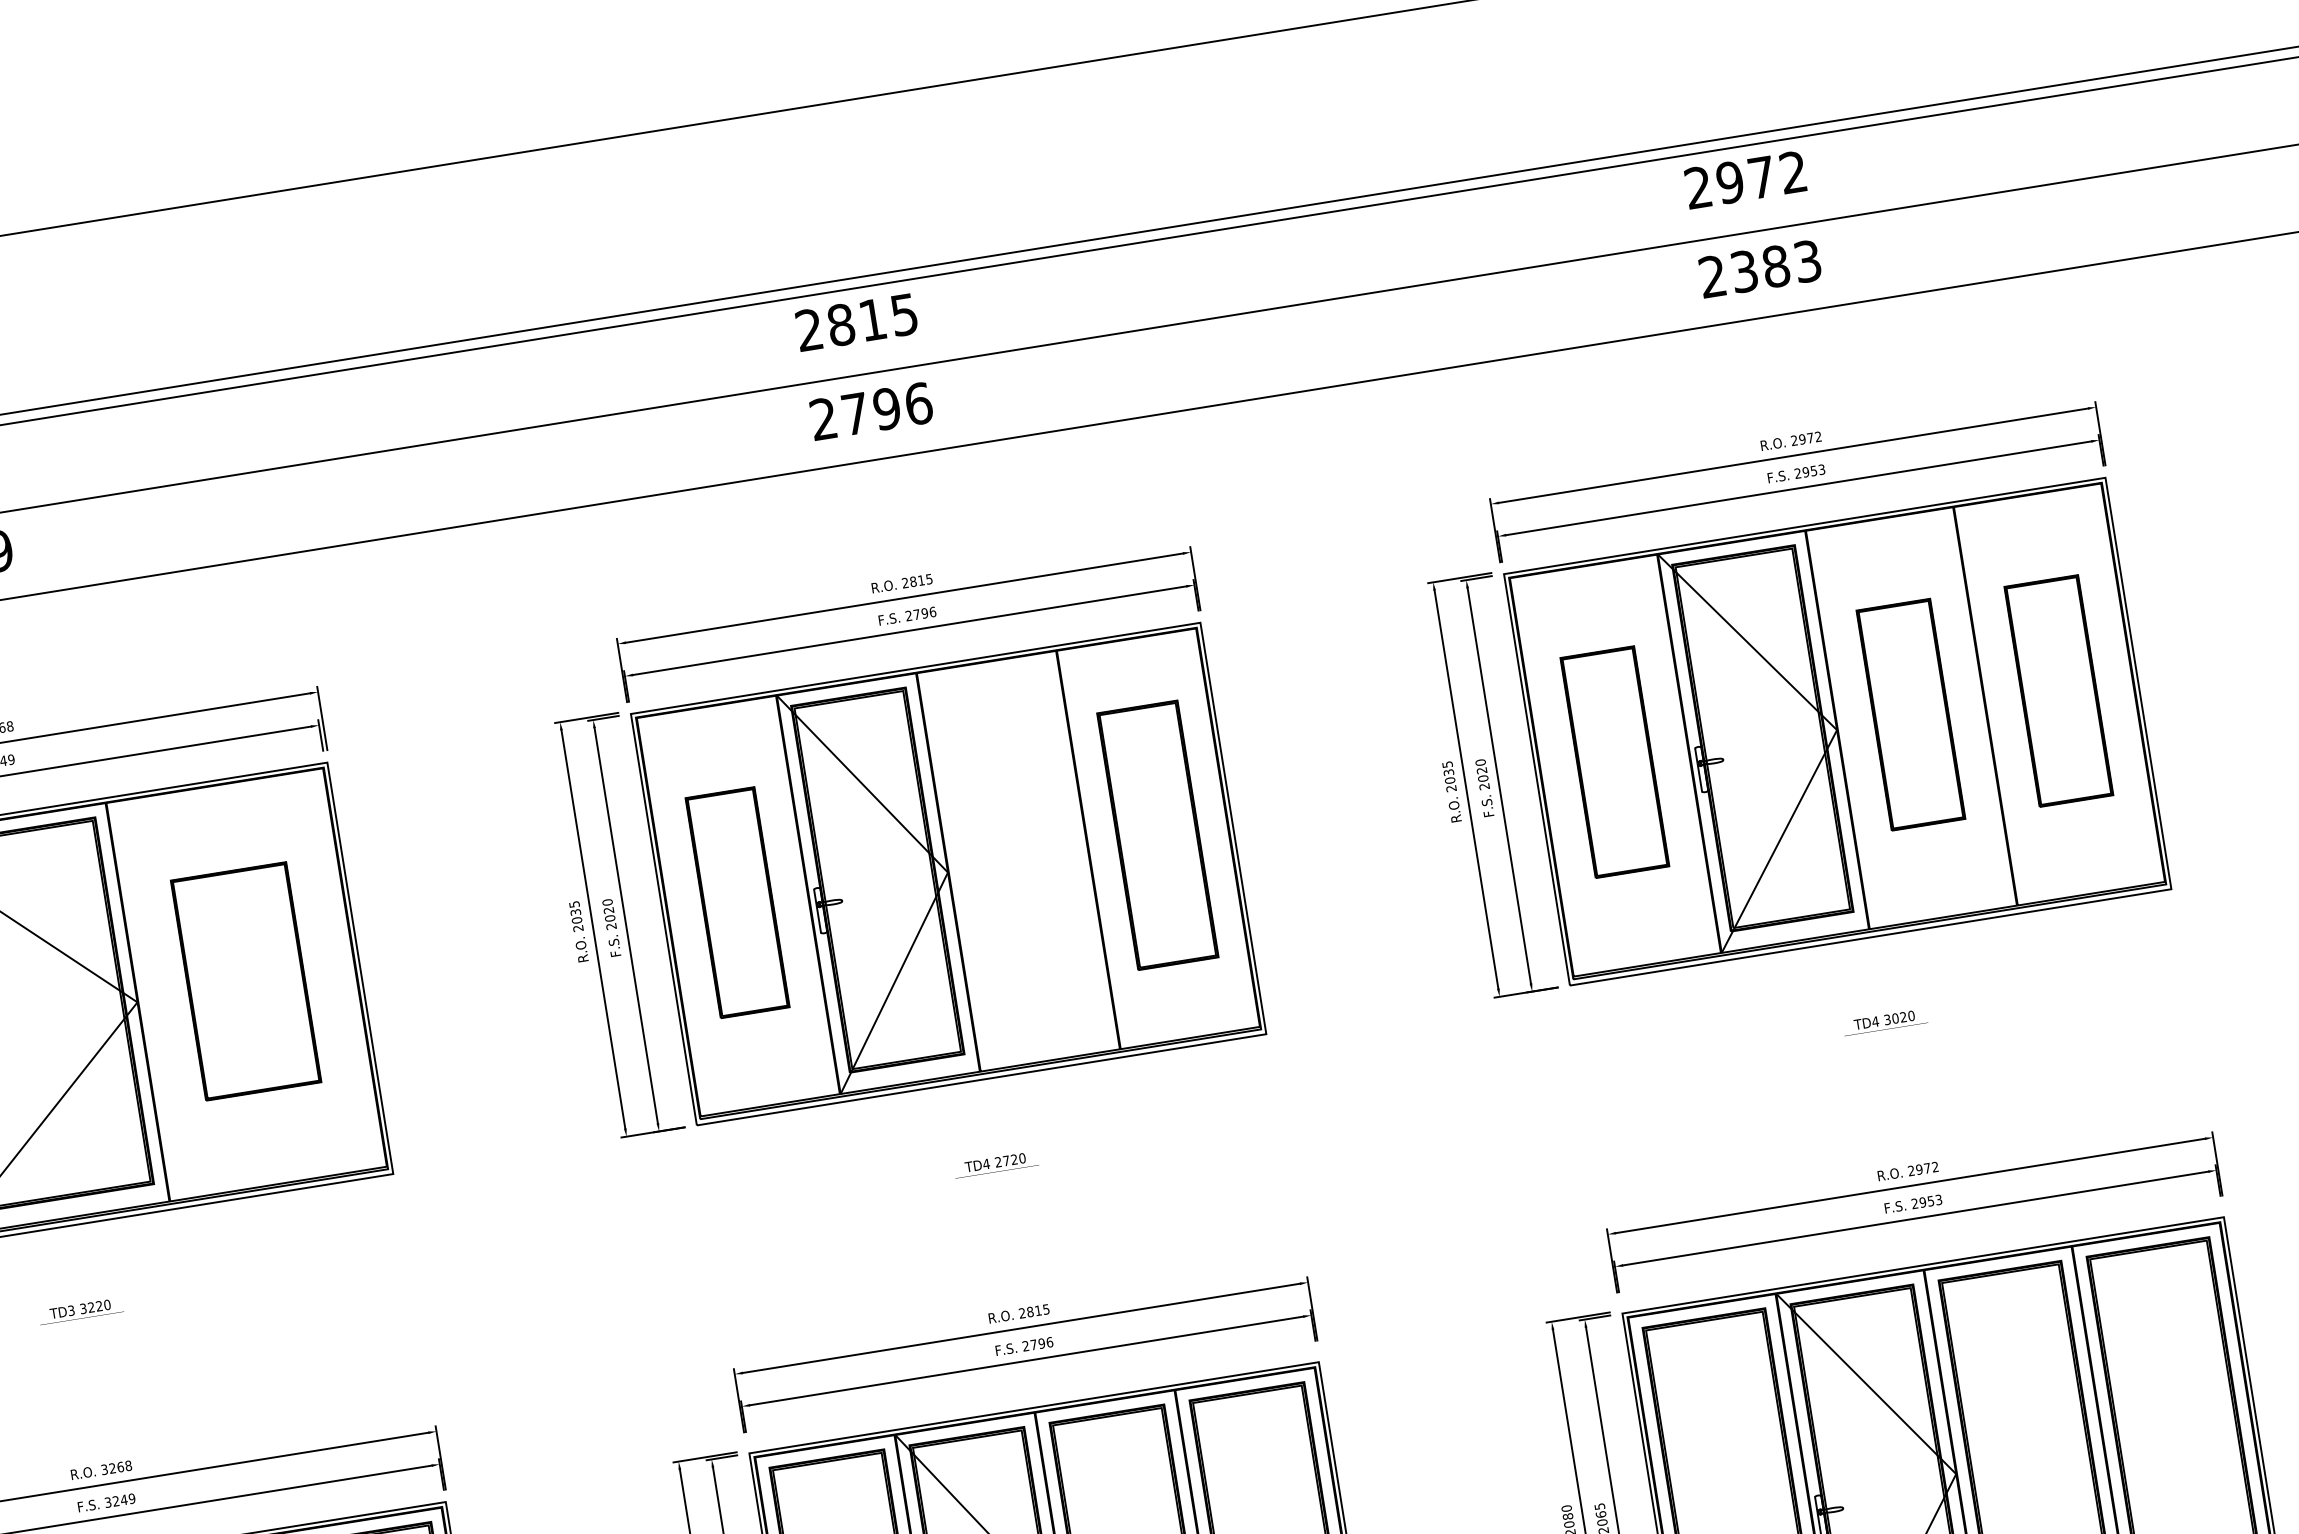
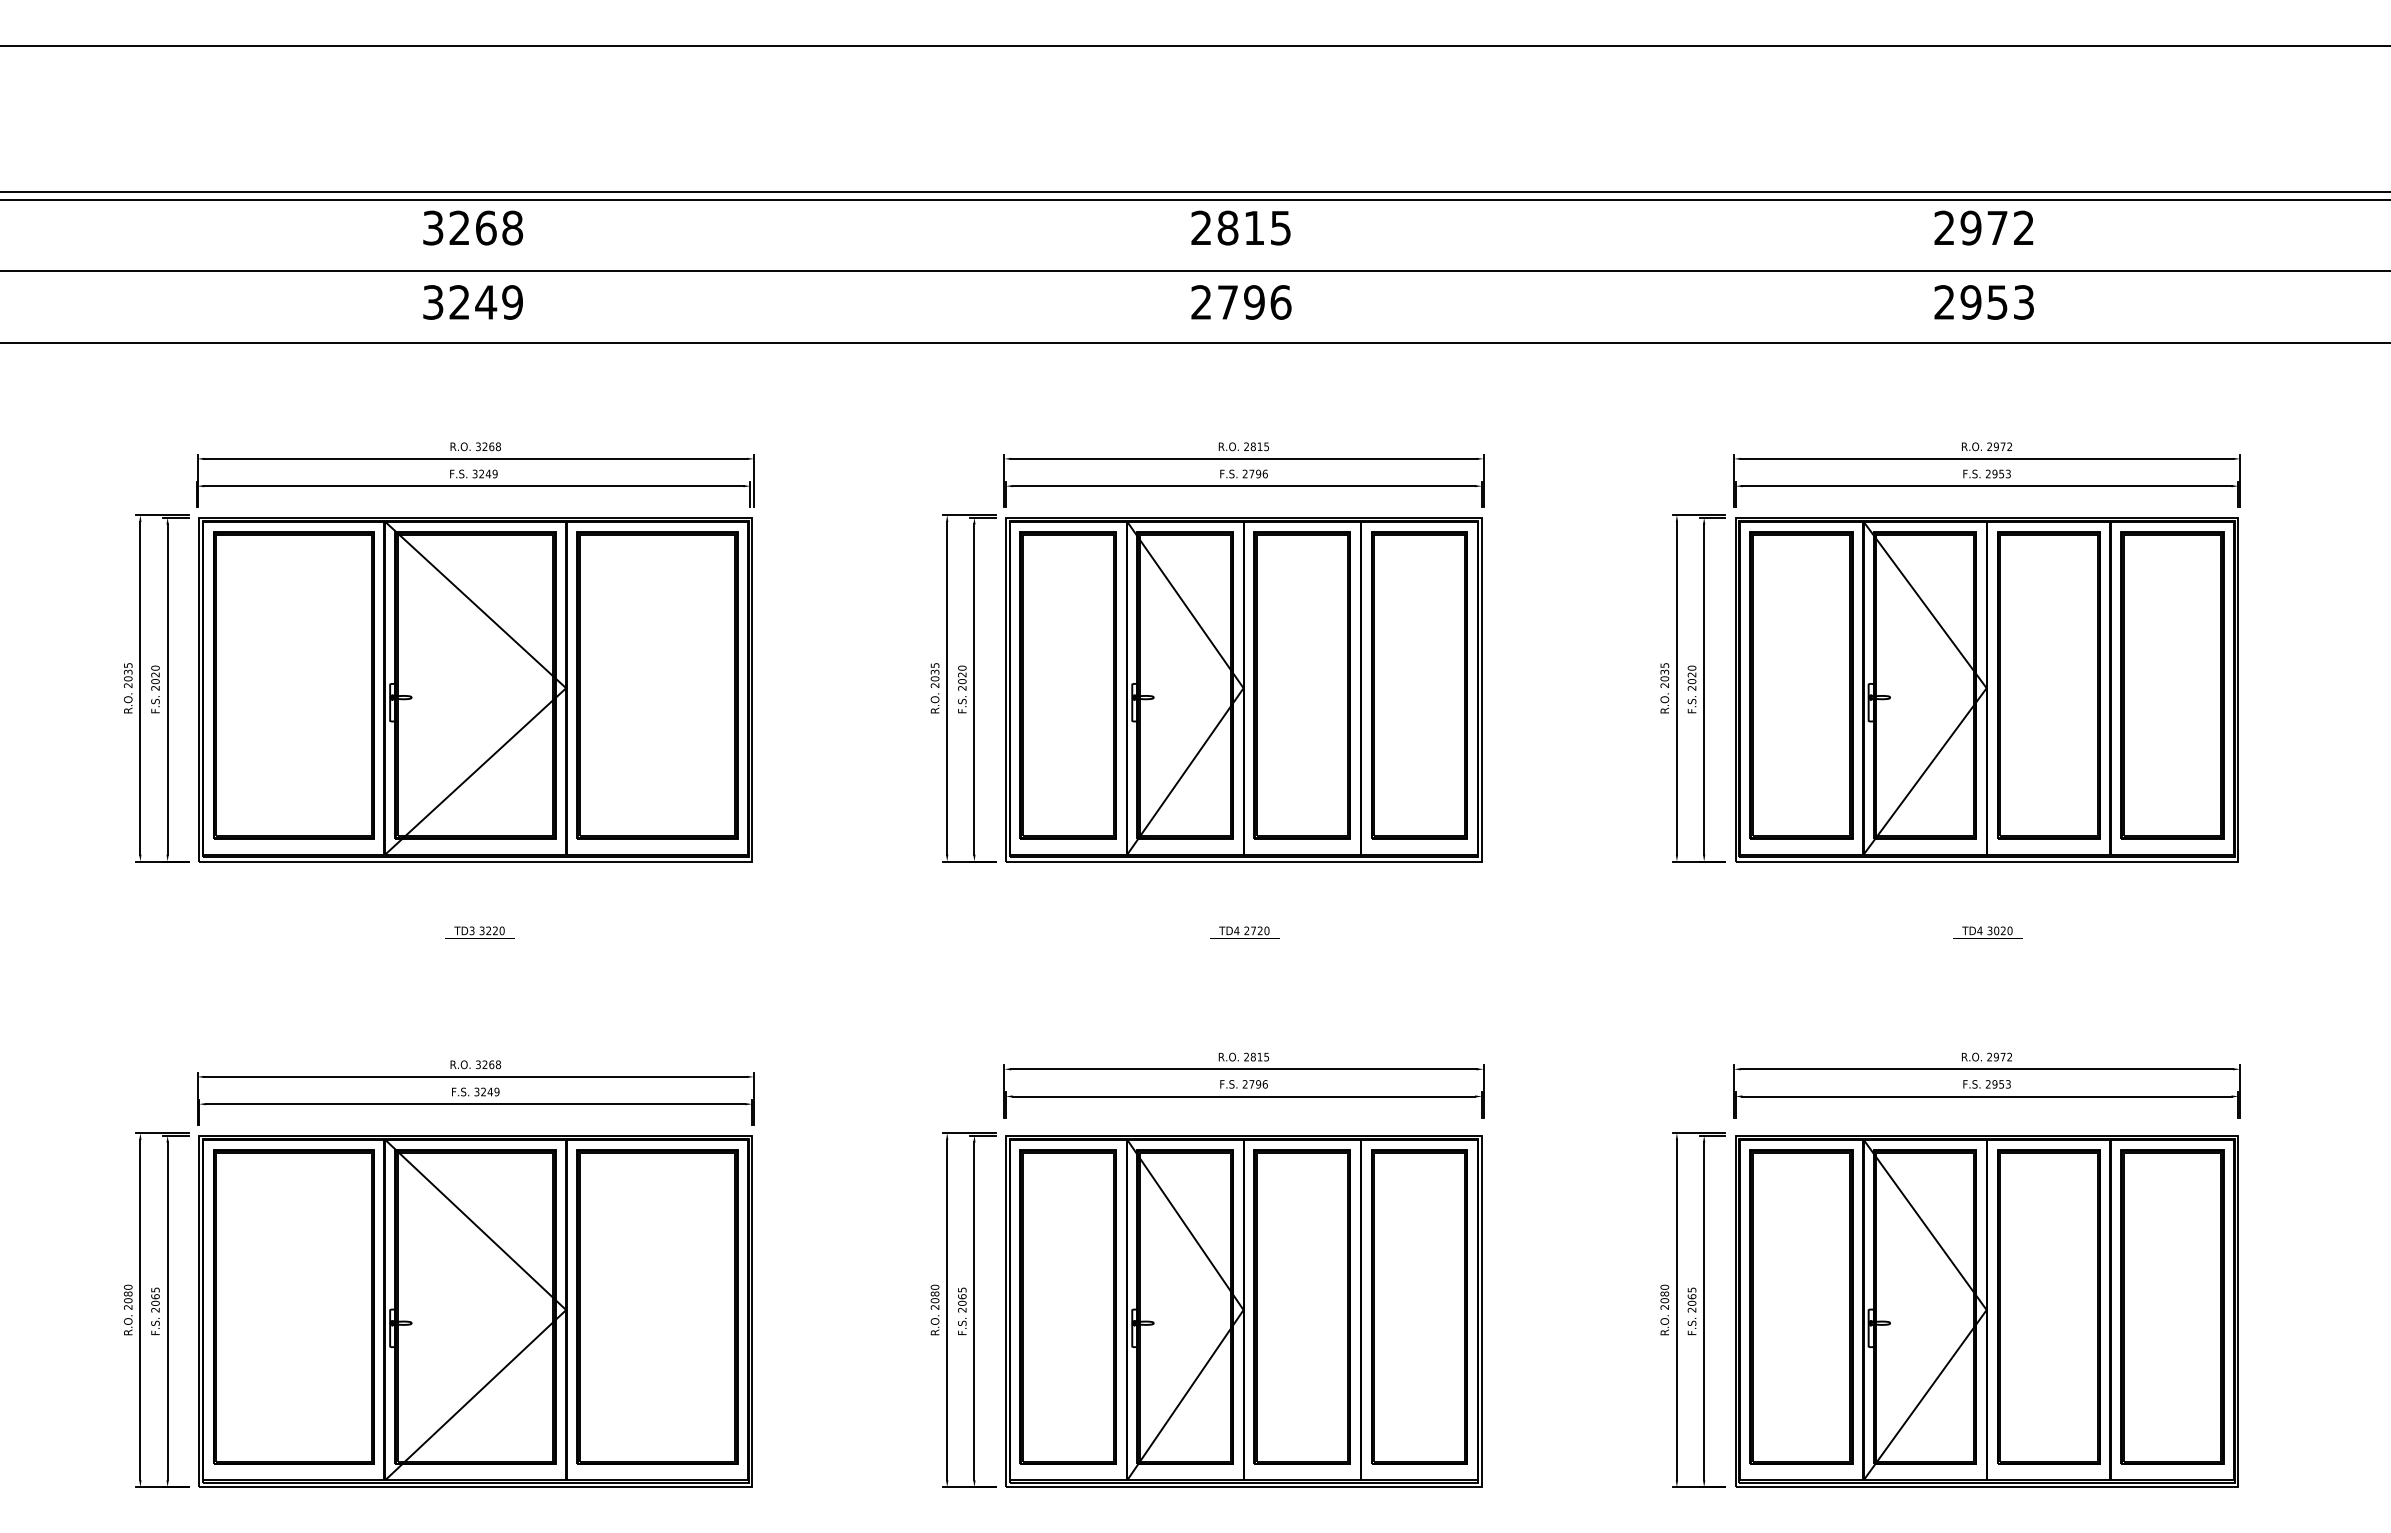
text: (1759, 269) -> (1983, 302), 2383 -> 2953
part: (2058, 691) -> (2172, 685), size x1.67
part: (1910, 715) -> (2048, 685), size x1.67
part: (1614, 762) -> (1801, 685), size x1.67
part: (1157, 835) -> (1419, 685), size x1.43
part: (1016, 858) -> (1301, 685), added
part: (736, 903) -> (1067, 685), size x1.67
part: (246, 981) -> (657, 685), size x1.67

